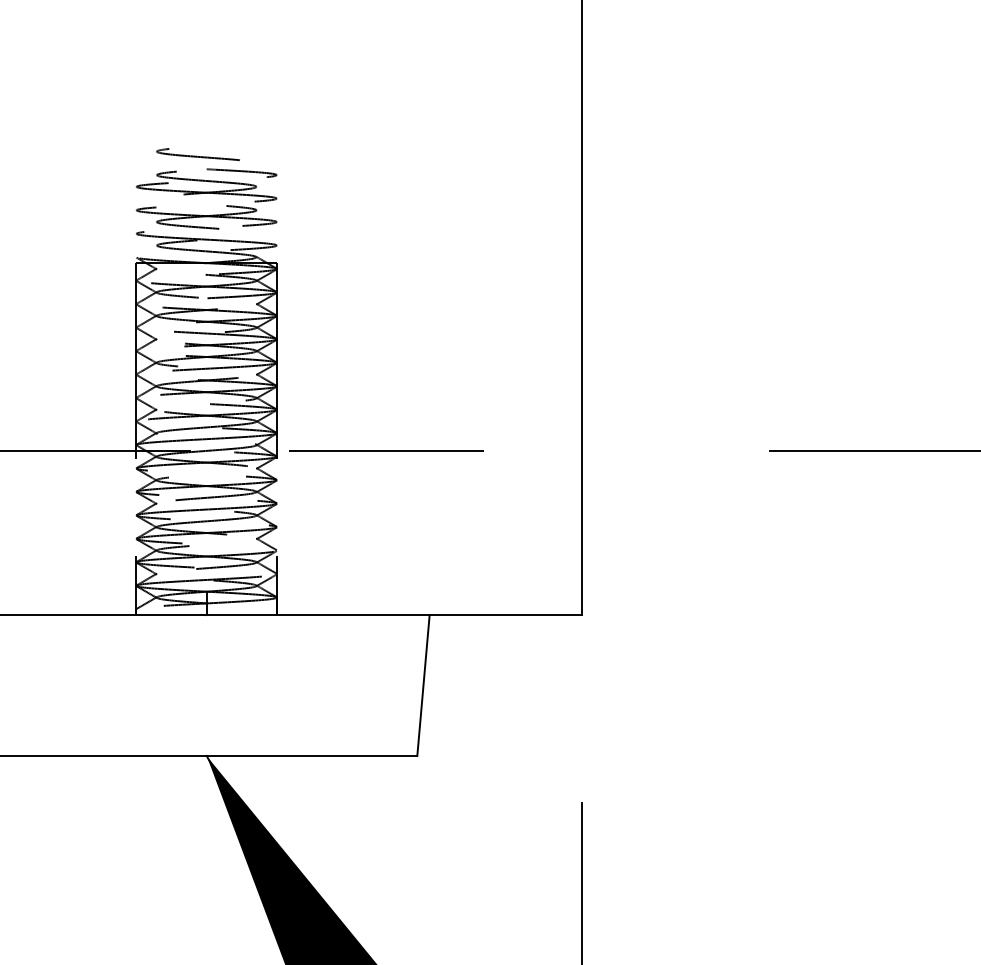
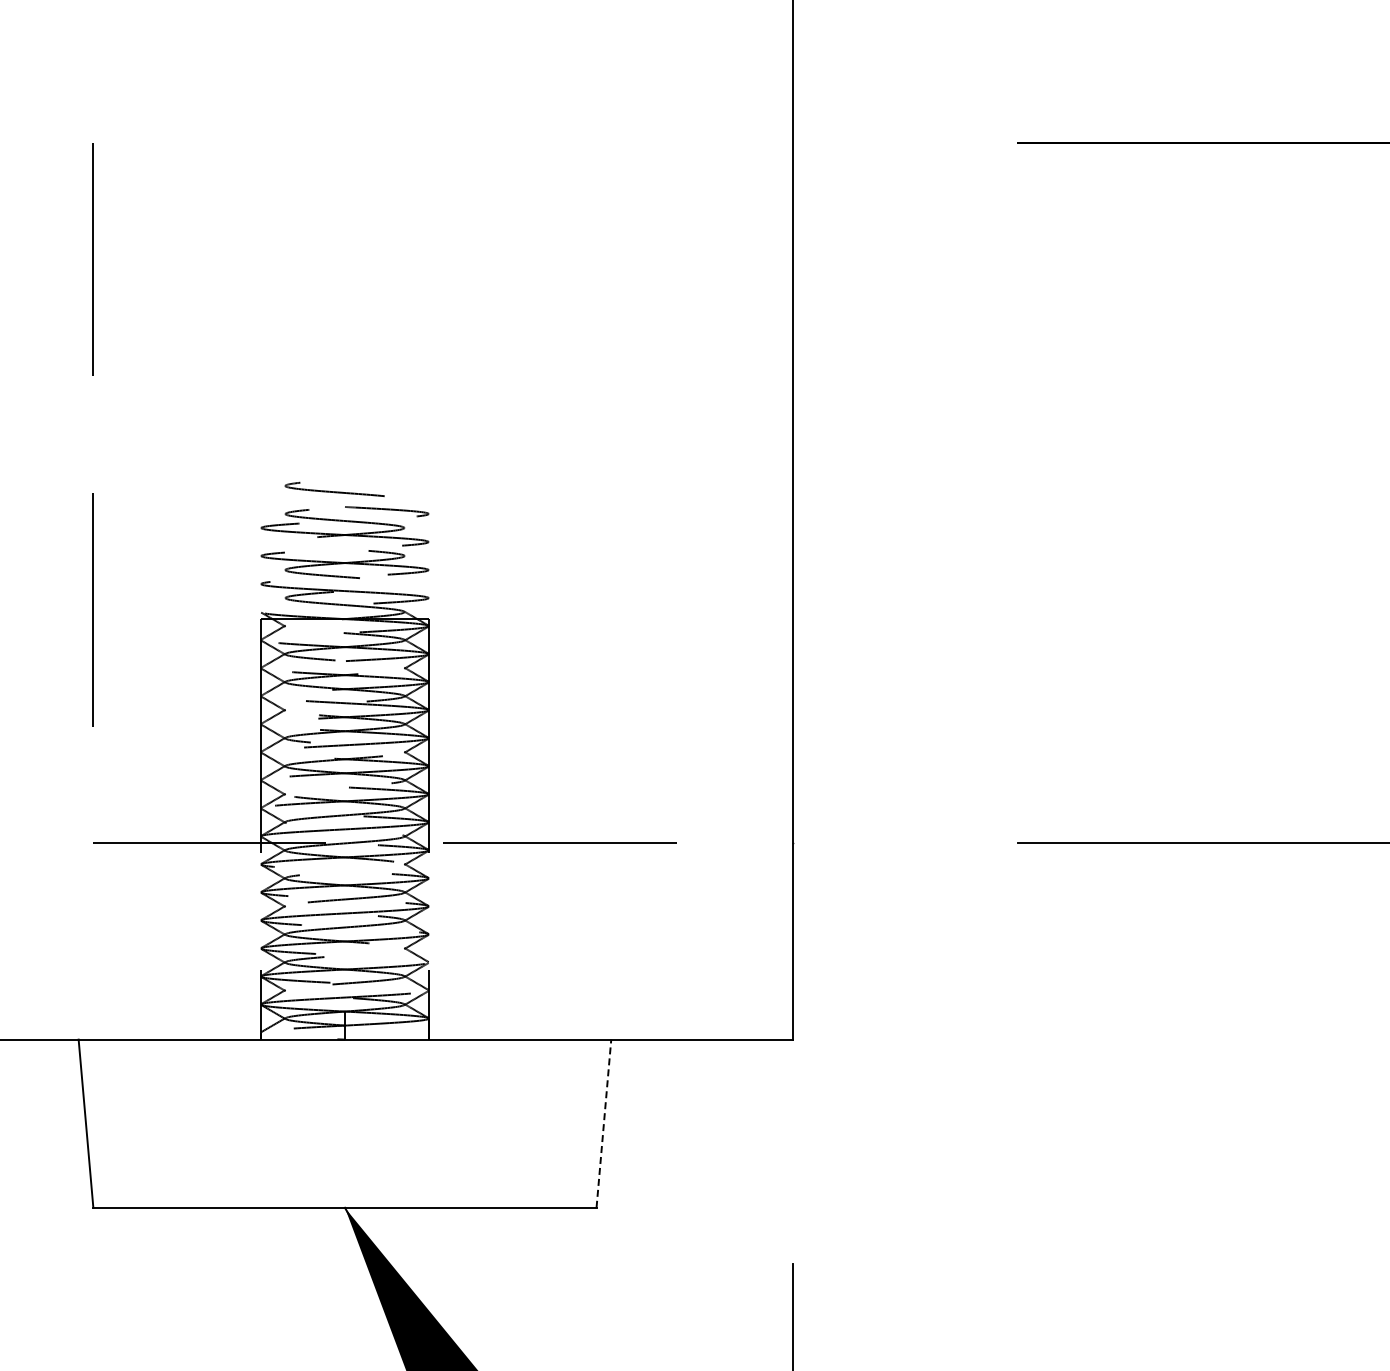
line: (423, 685) -> (603, 1123), solid -> dashed

